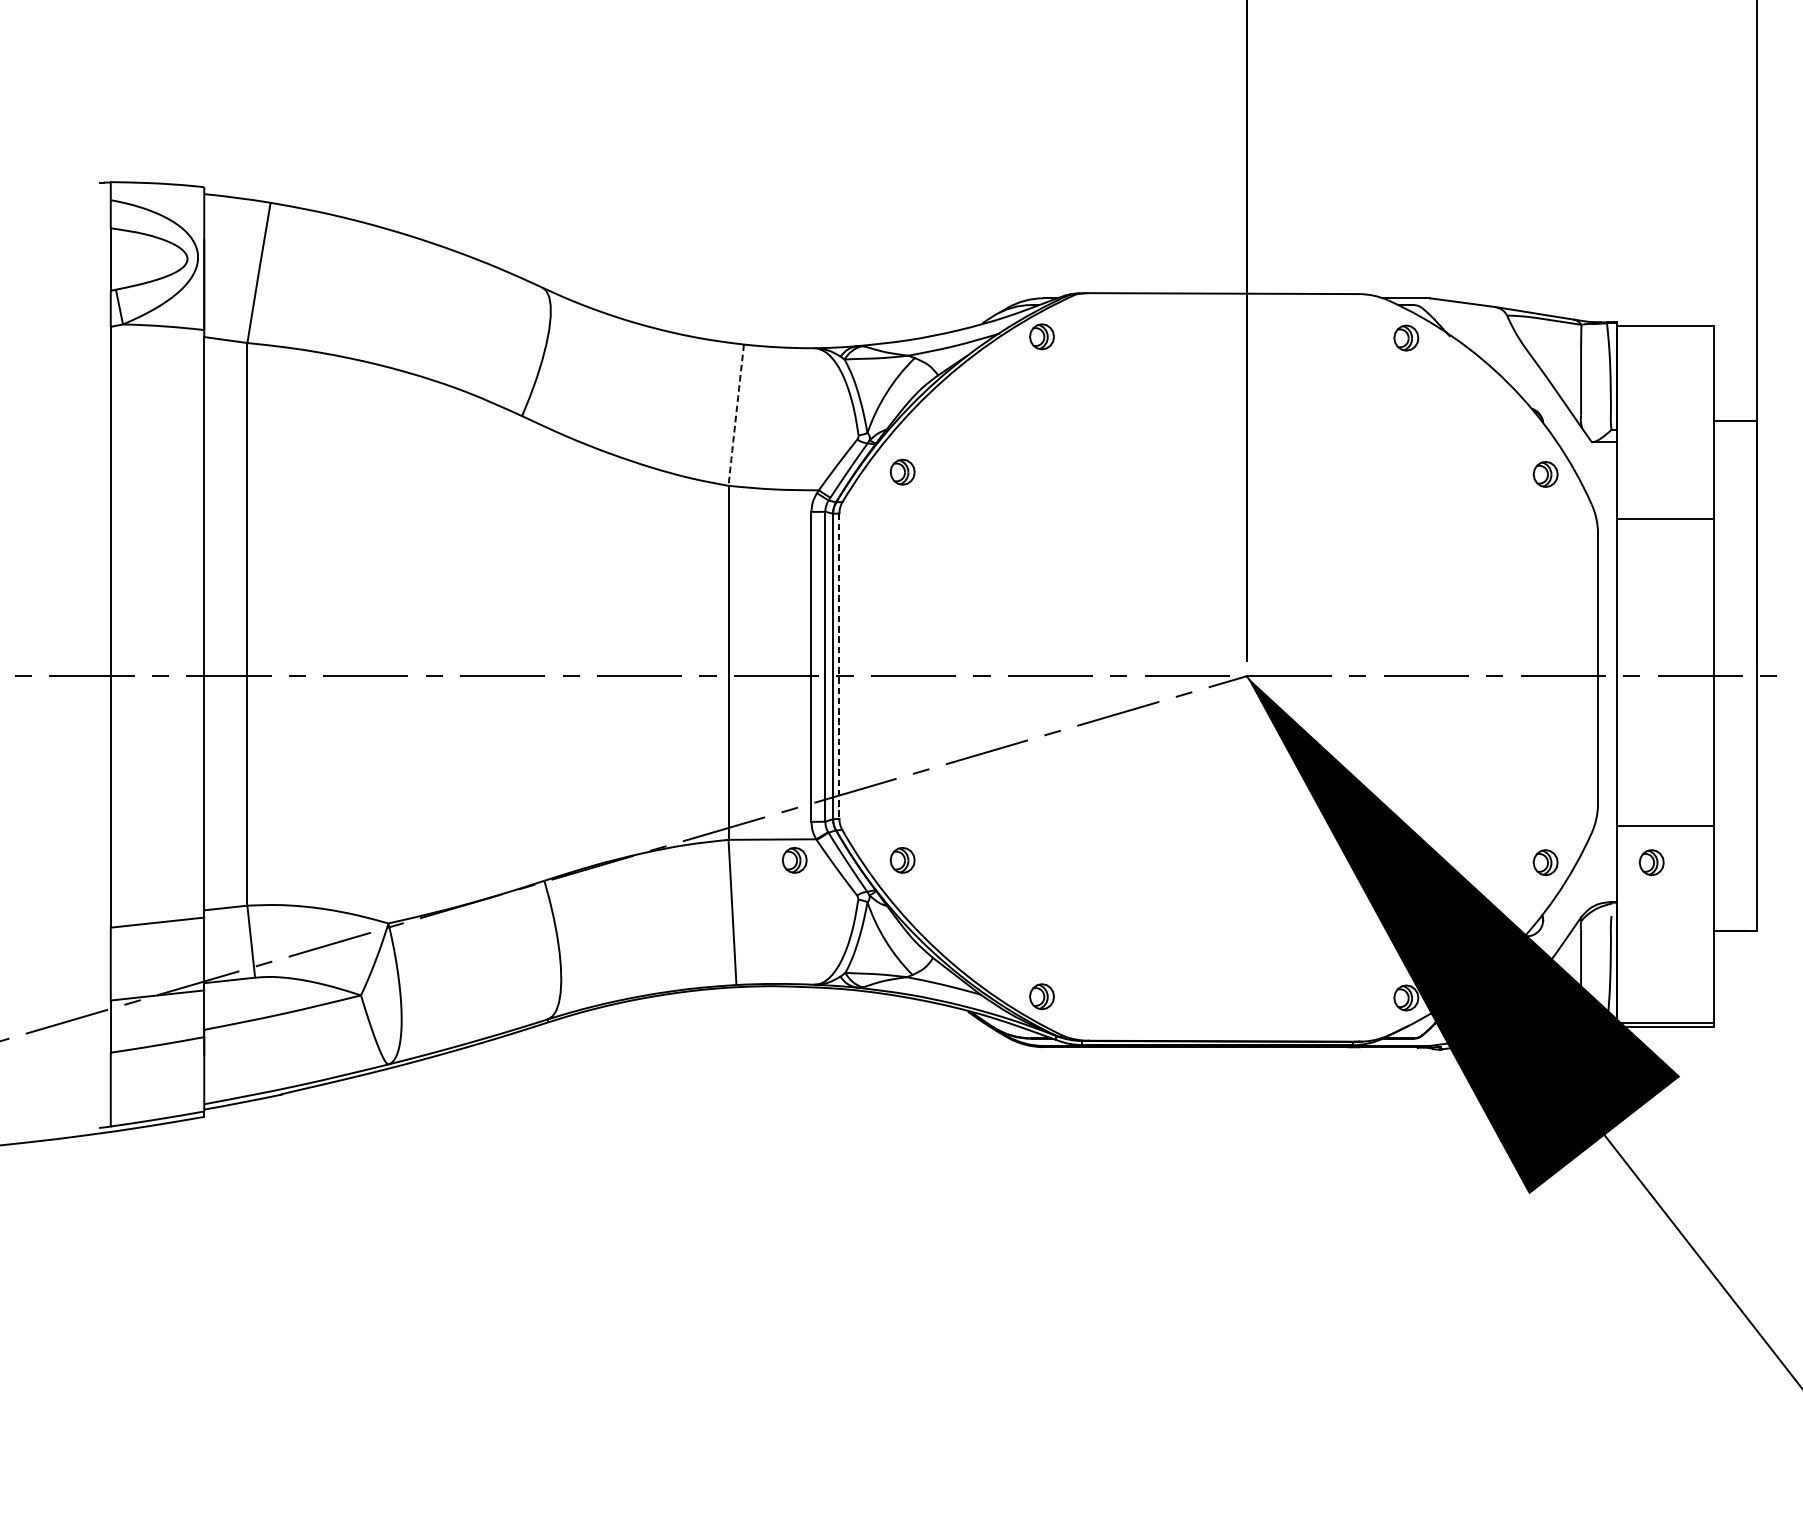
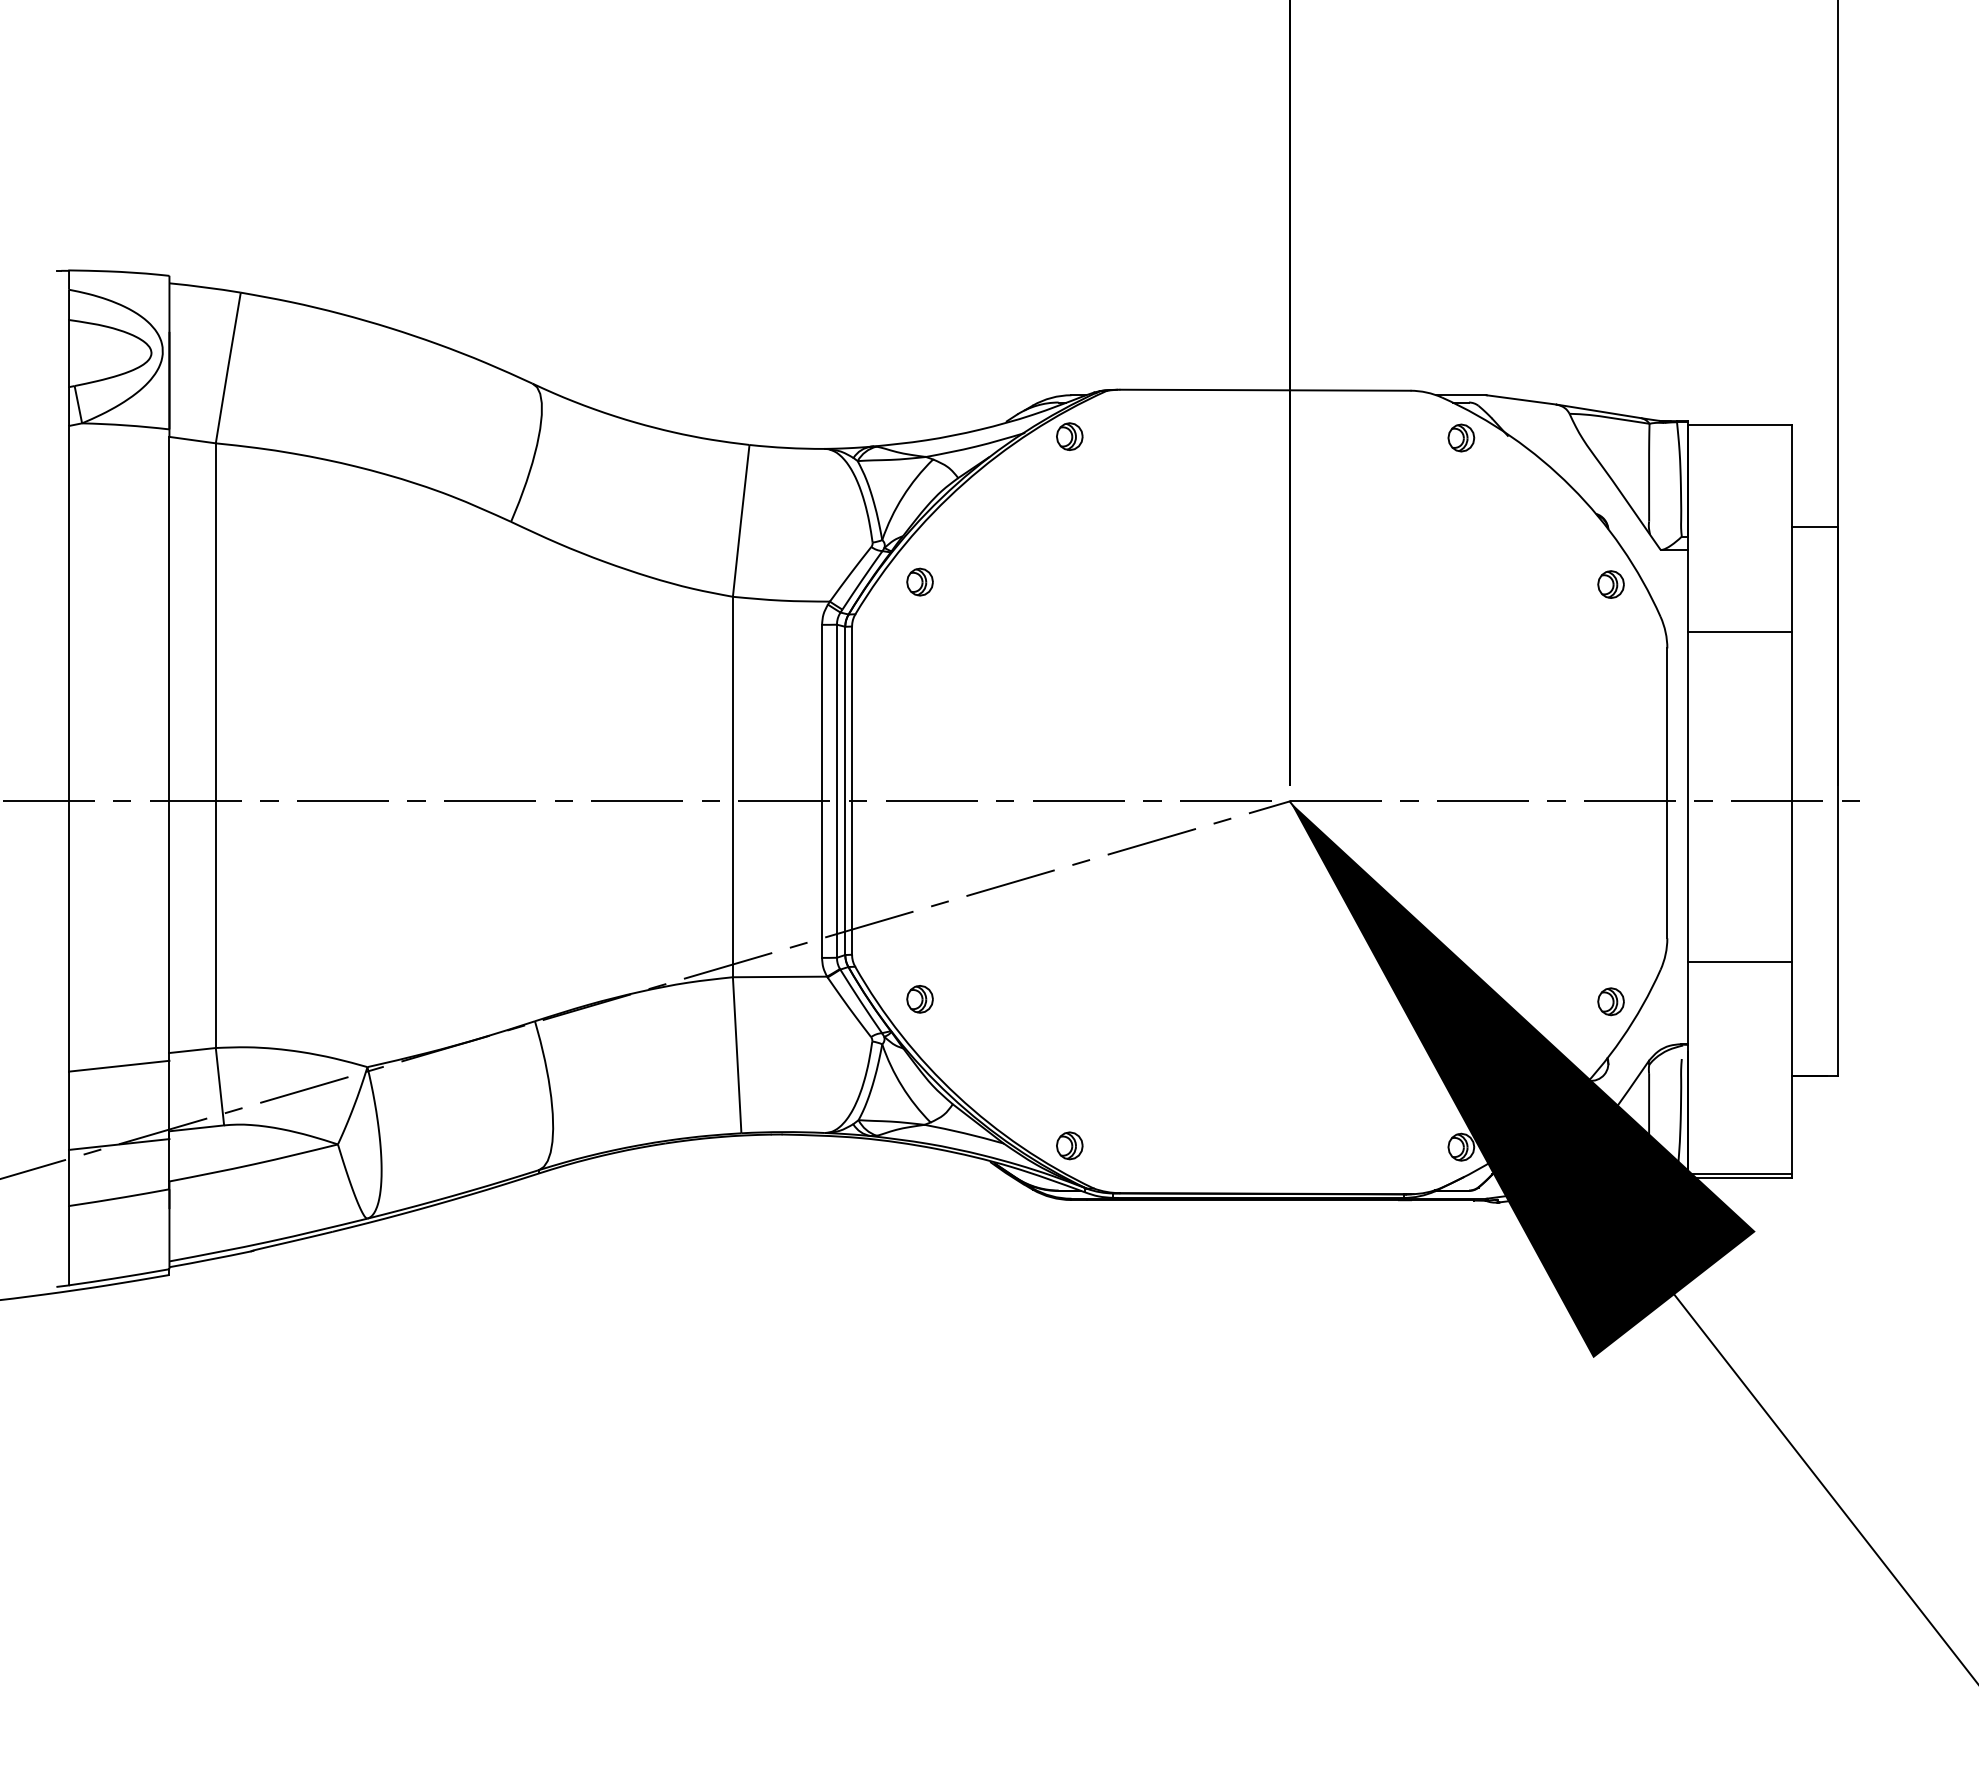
arc: (736, 414) -> (741, 520), dashed -> solid
line: (839, 667) -> (852, 791), dashed -> solid
part: (794, 860) -> (803, 999), removed
part: (1651, 862) -> (1724, 1001), removed

